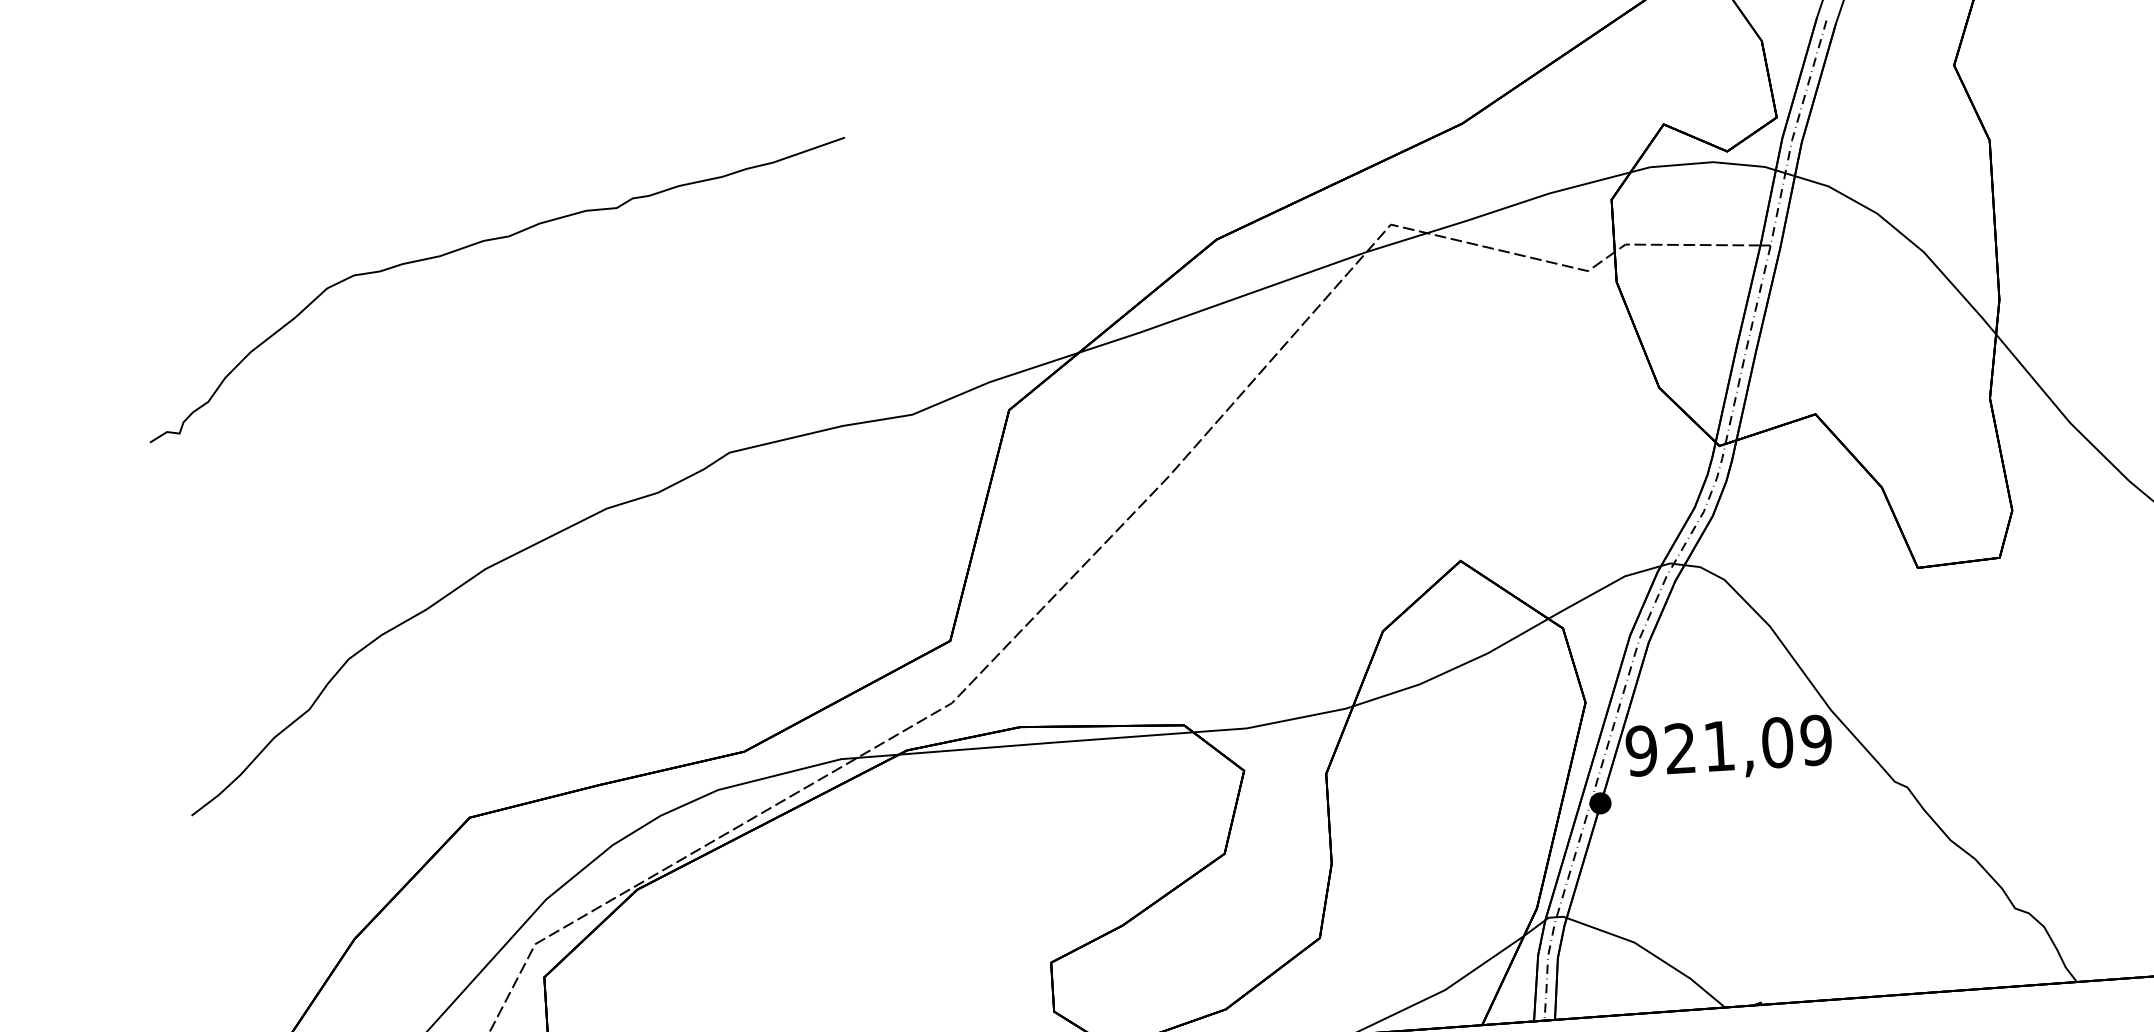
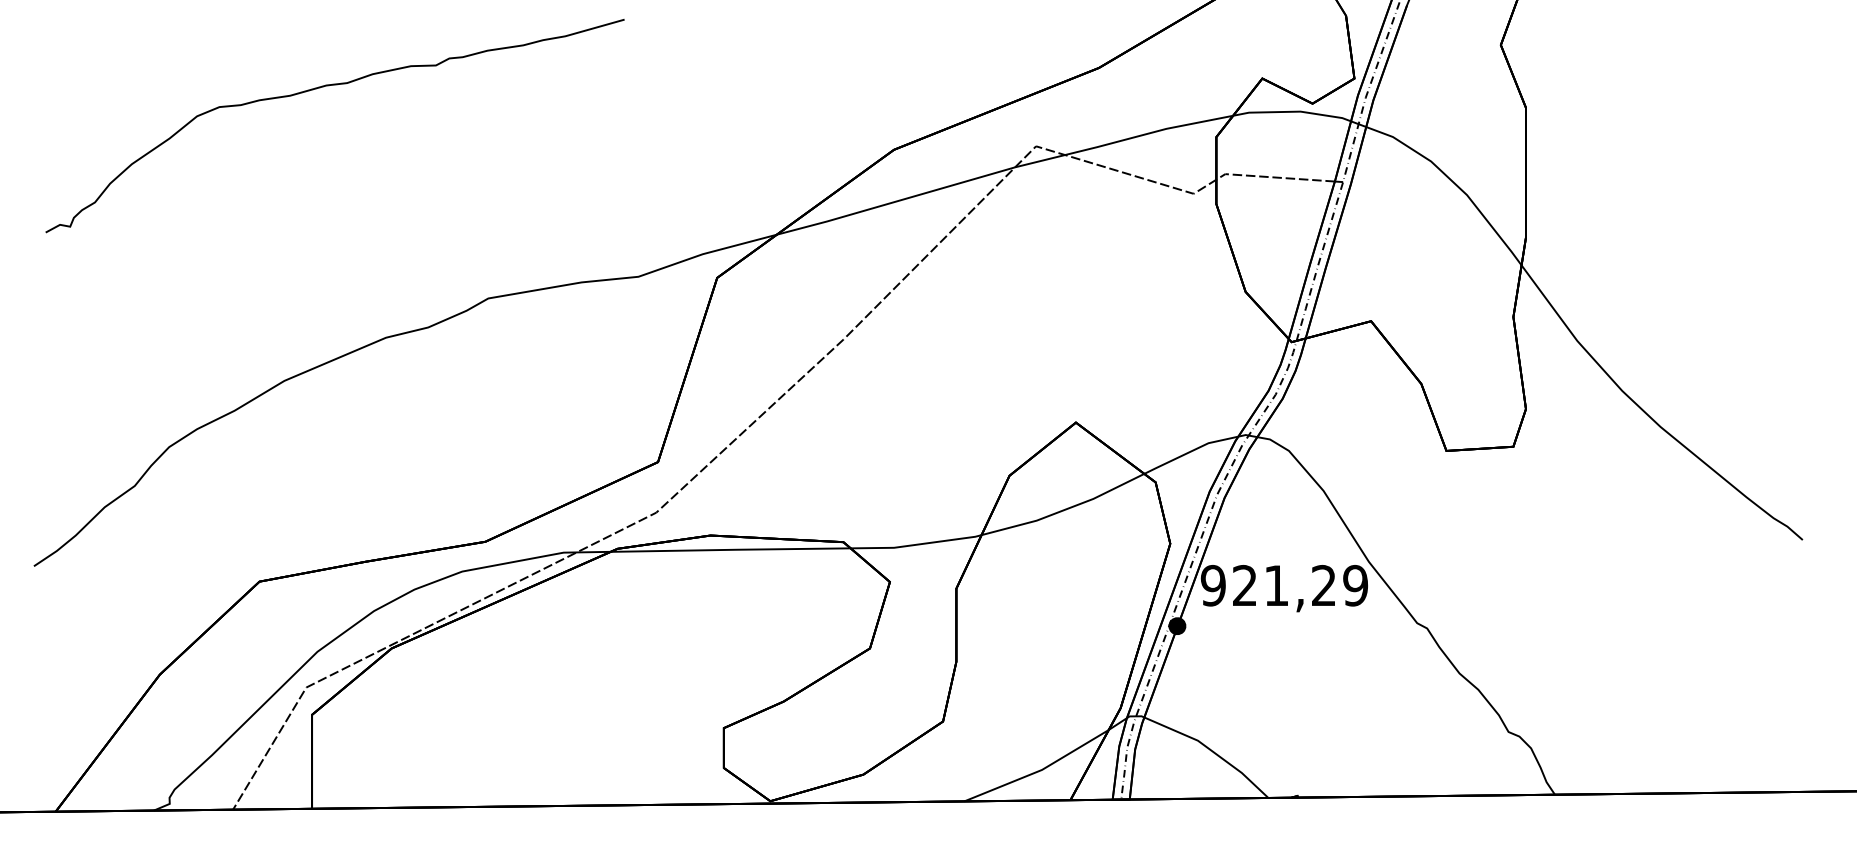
curve: (486, 241) -> (328, 86), moved
text: (1776, 742) -> (1323, 585), 921,09 -> 921,29

